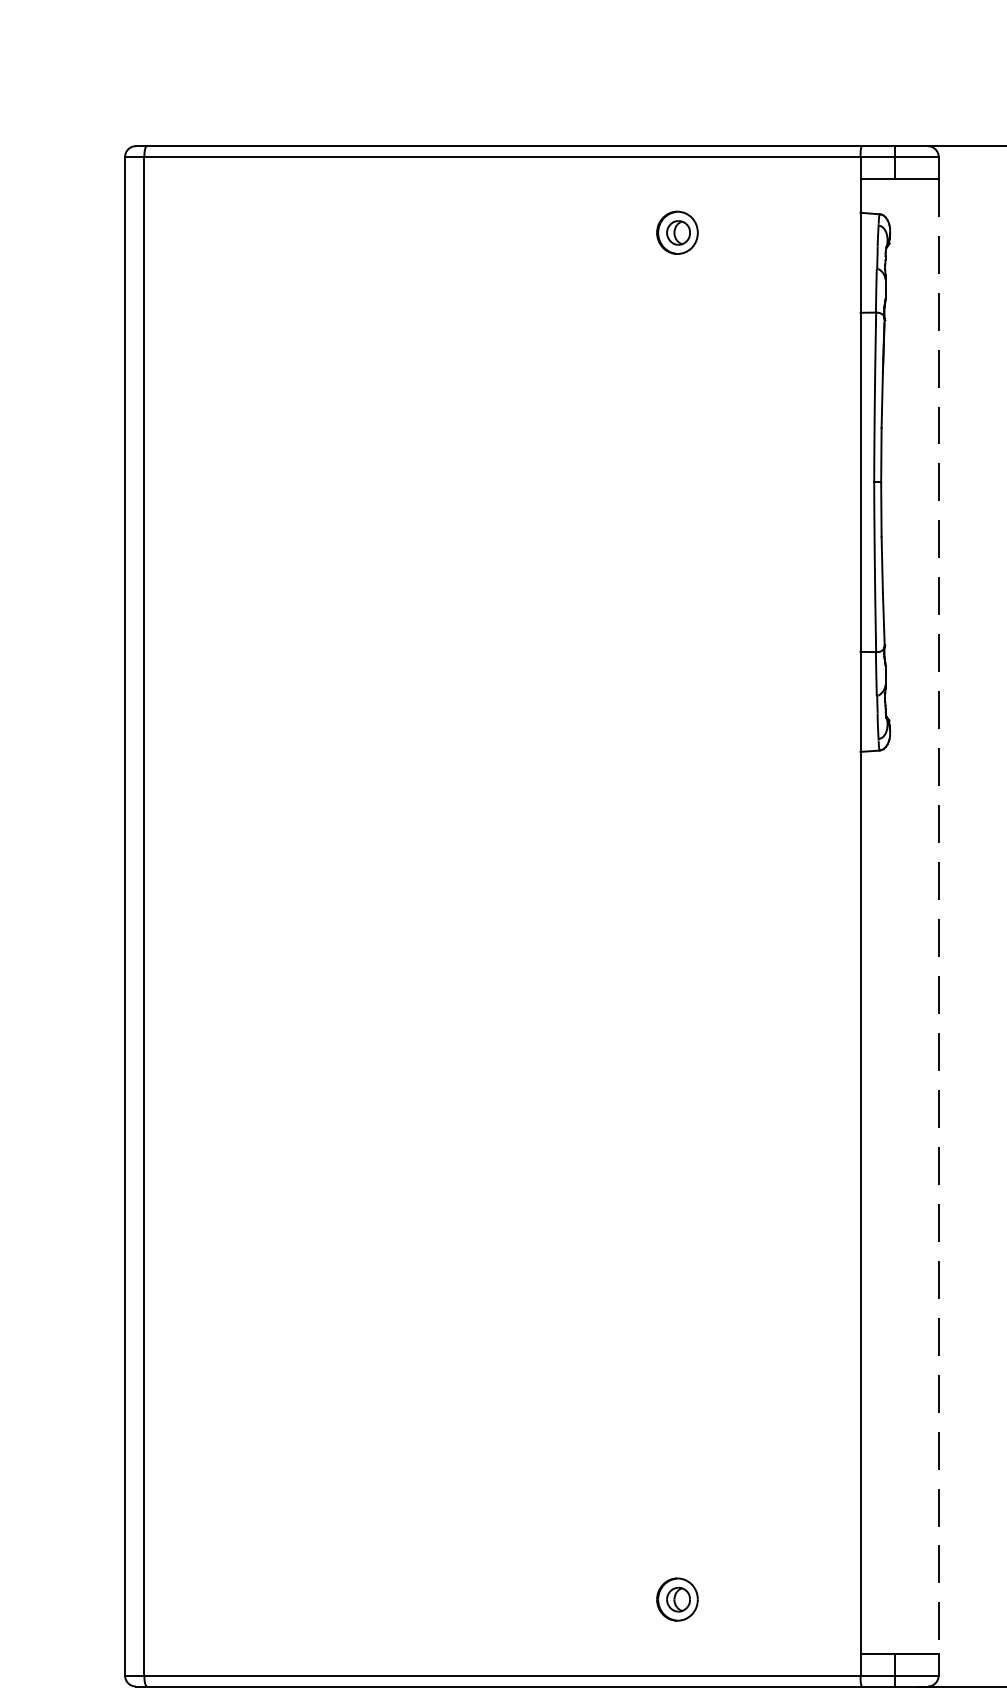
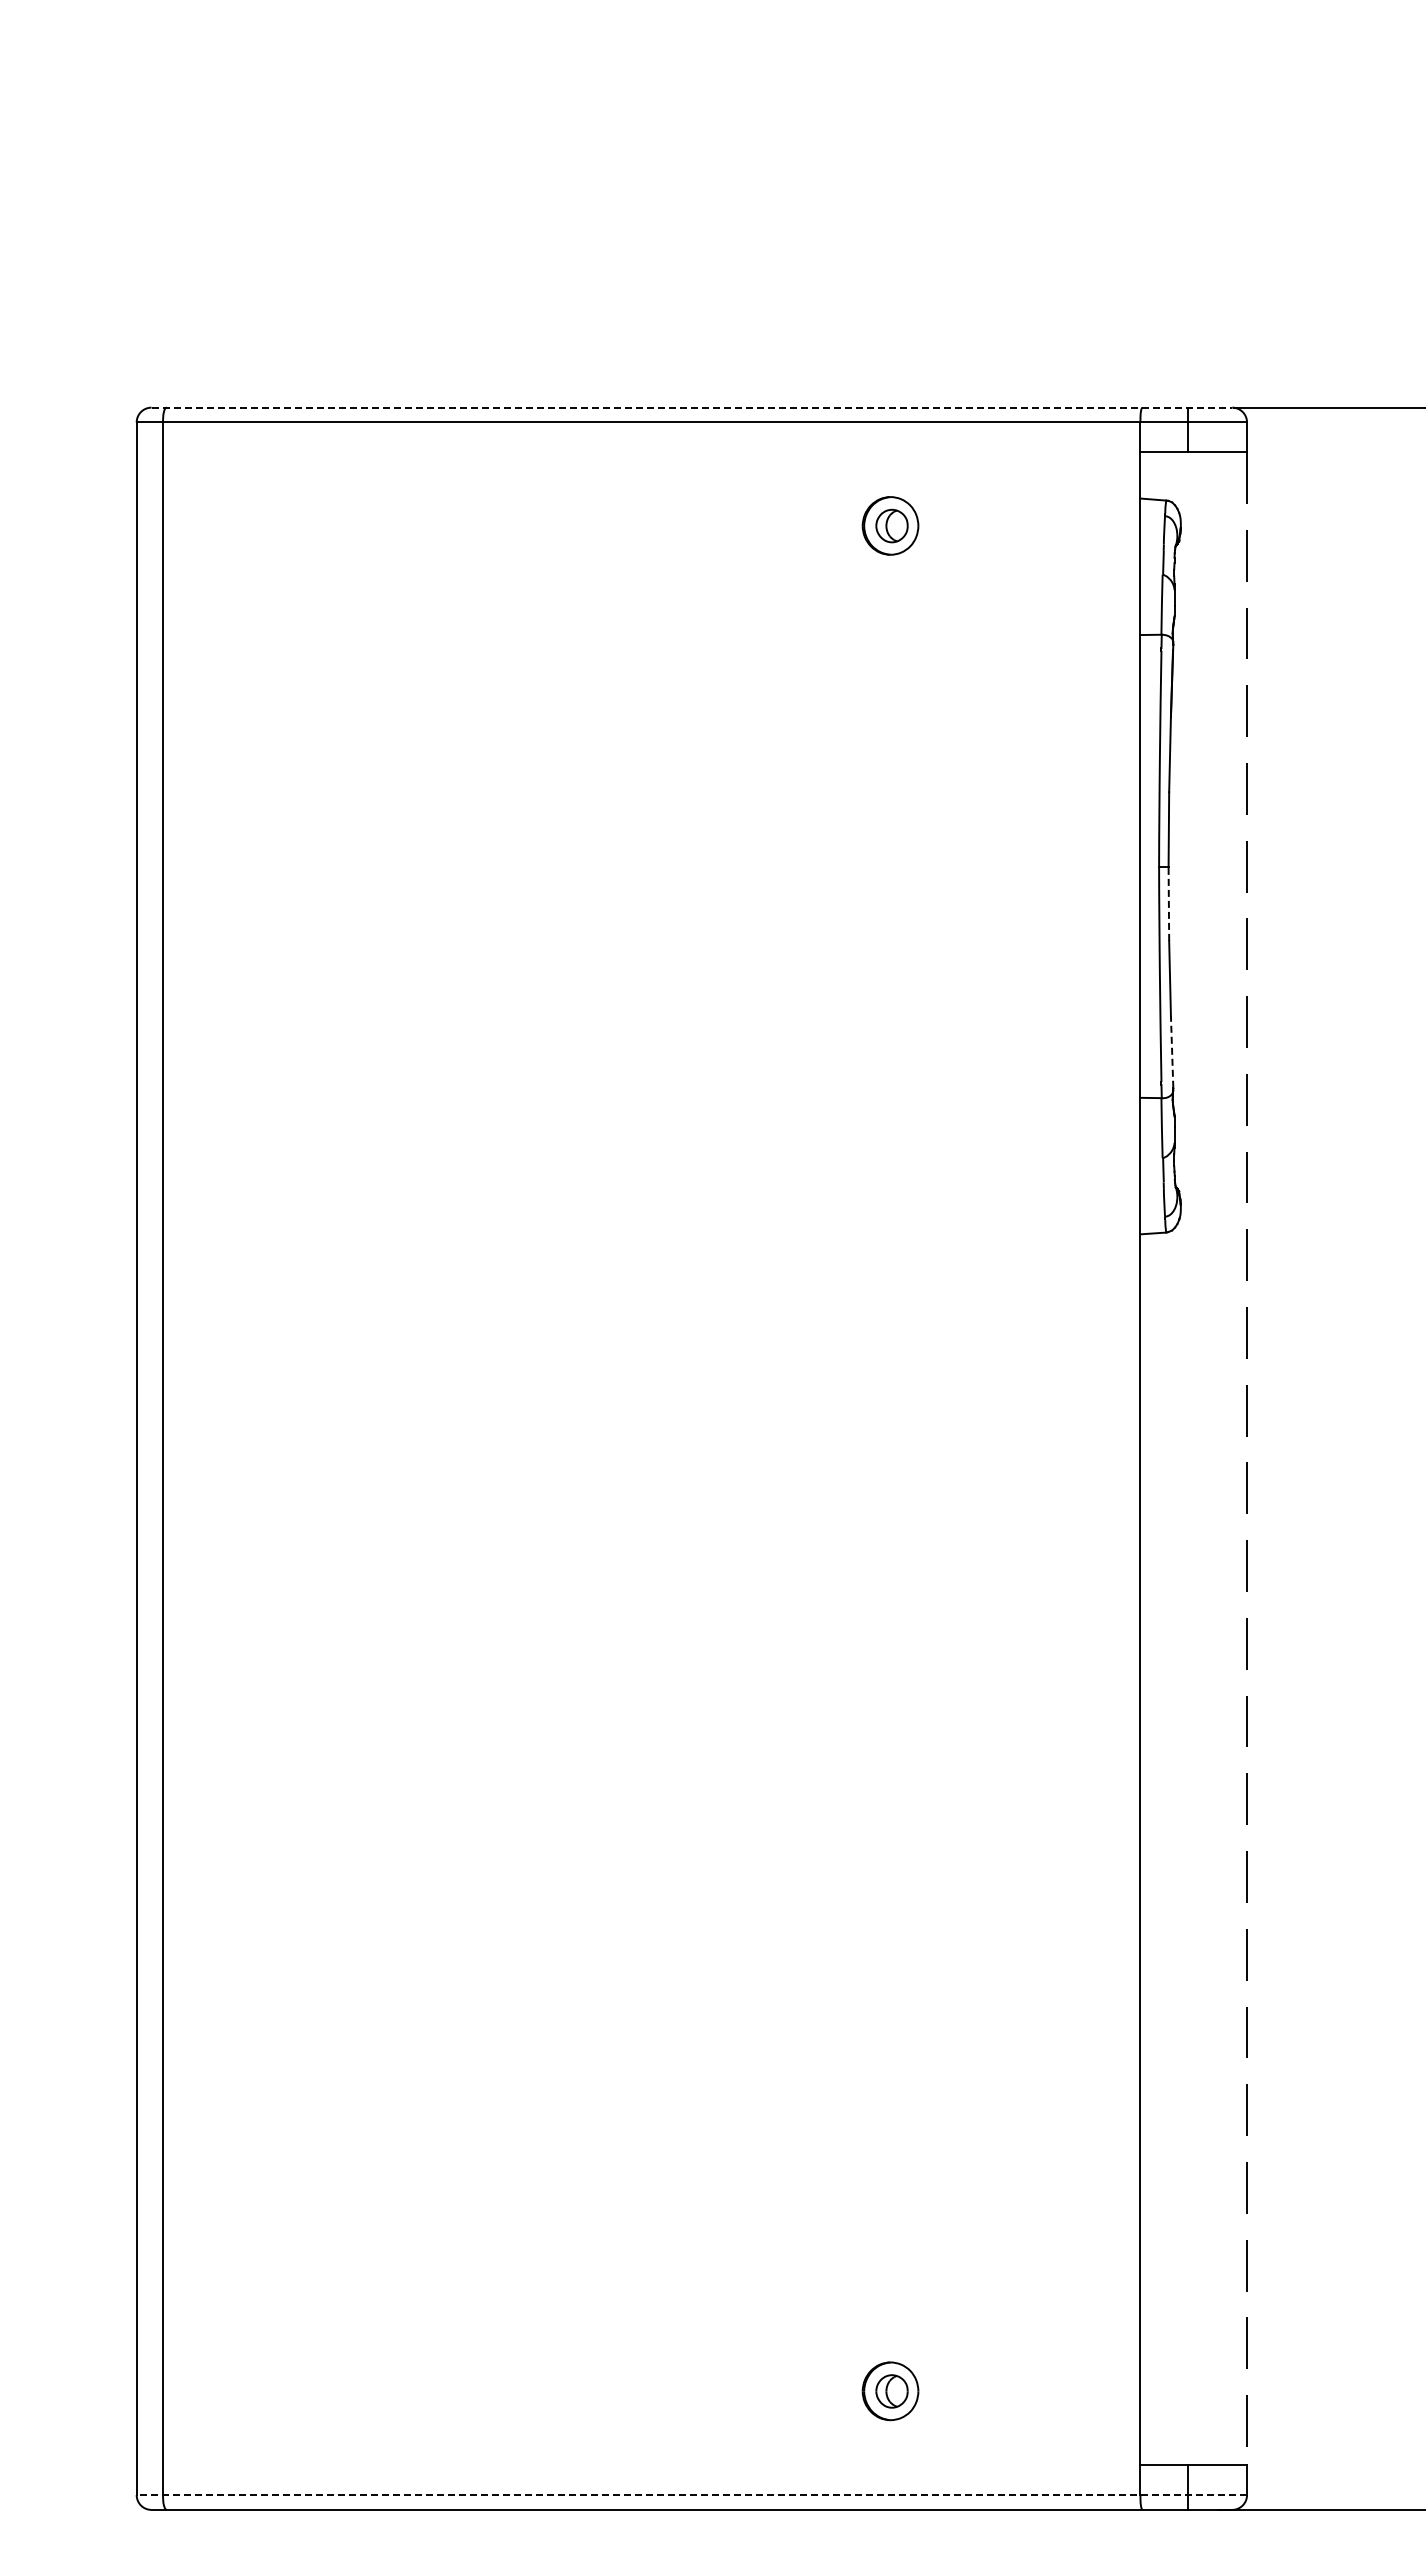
line: (532, 146) -> (692, 407), solid -> dashed
line: (881, 509) -> (1168, 903), solid -> dashed
line: (884, 618) -> (1172, 1052), solid -> dashed
line: (531, 1675) -> (691, 2495), solid -> dashed

